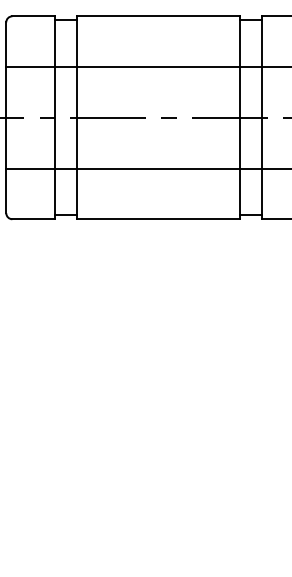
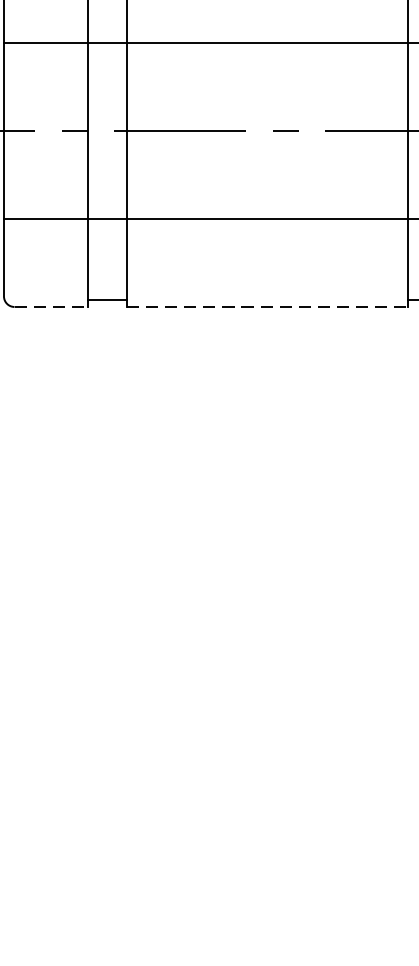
line: (34, 219) -> (52, 307), solid -> dashed
line: (158, 219) -> (267, 307), solid -> dashed

